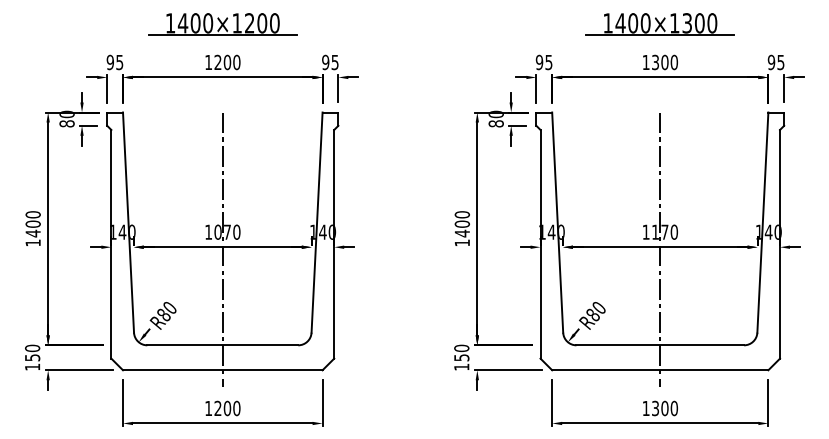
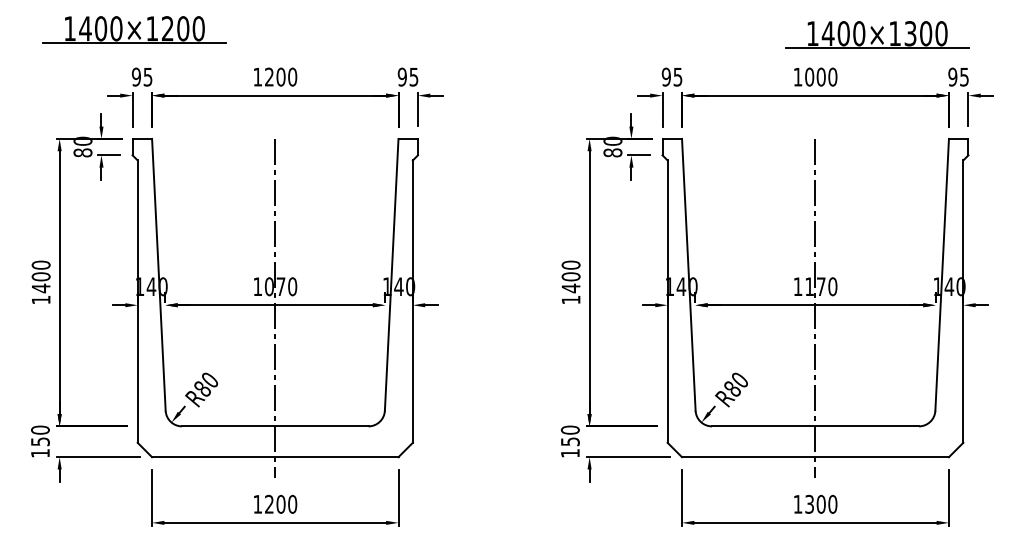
part: (222, 24) -> (134, 30), moved
part: (659, 24) -> (876, 35), moved
text: (655, 62) -> (809, 77), 1300 -> 1000

